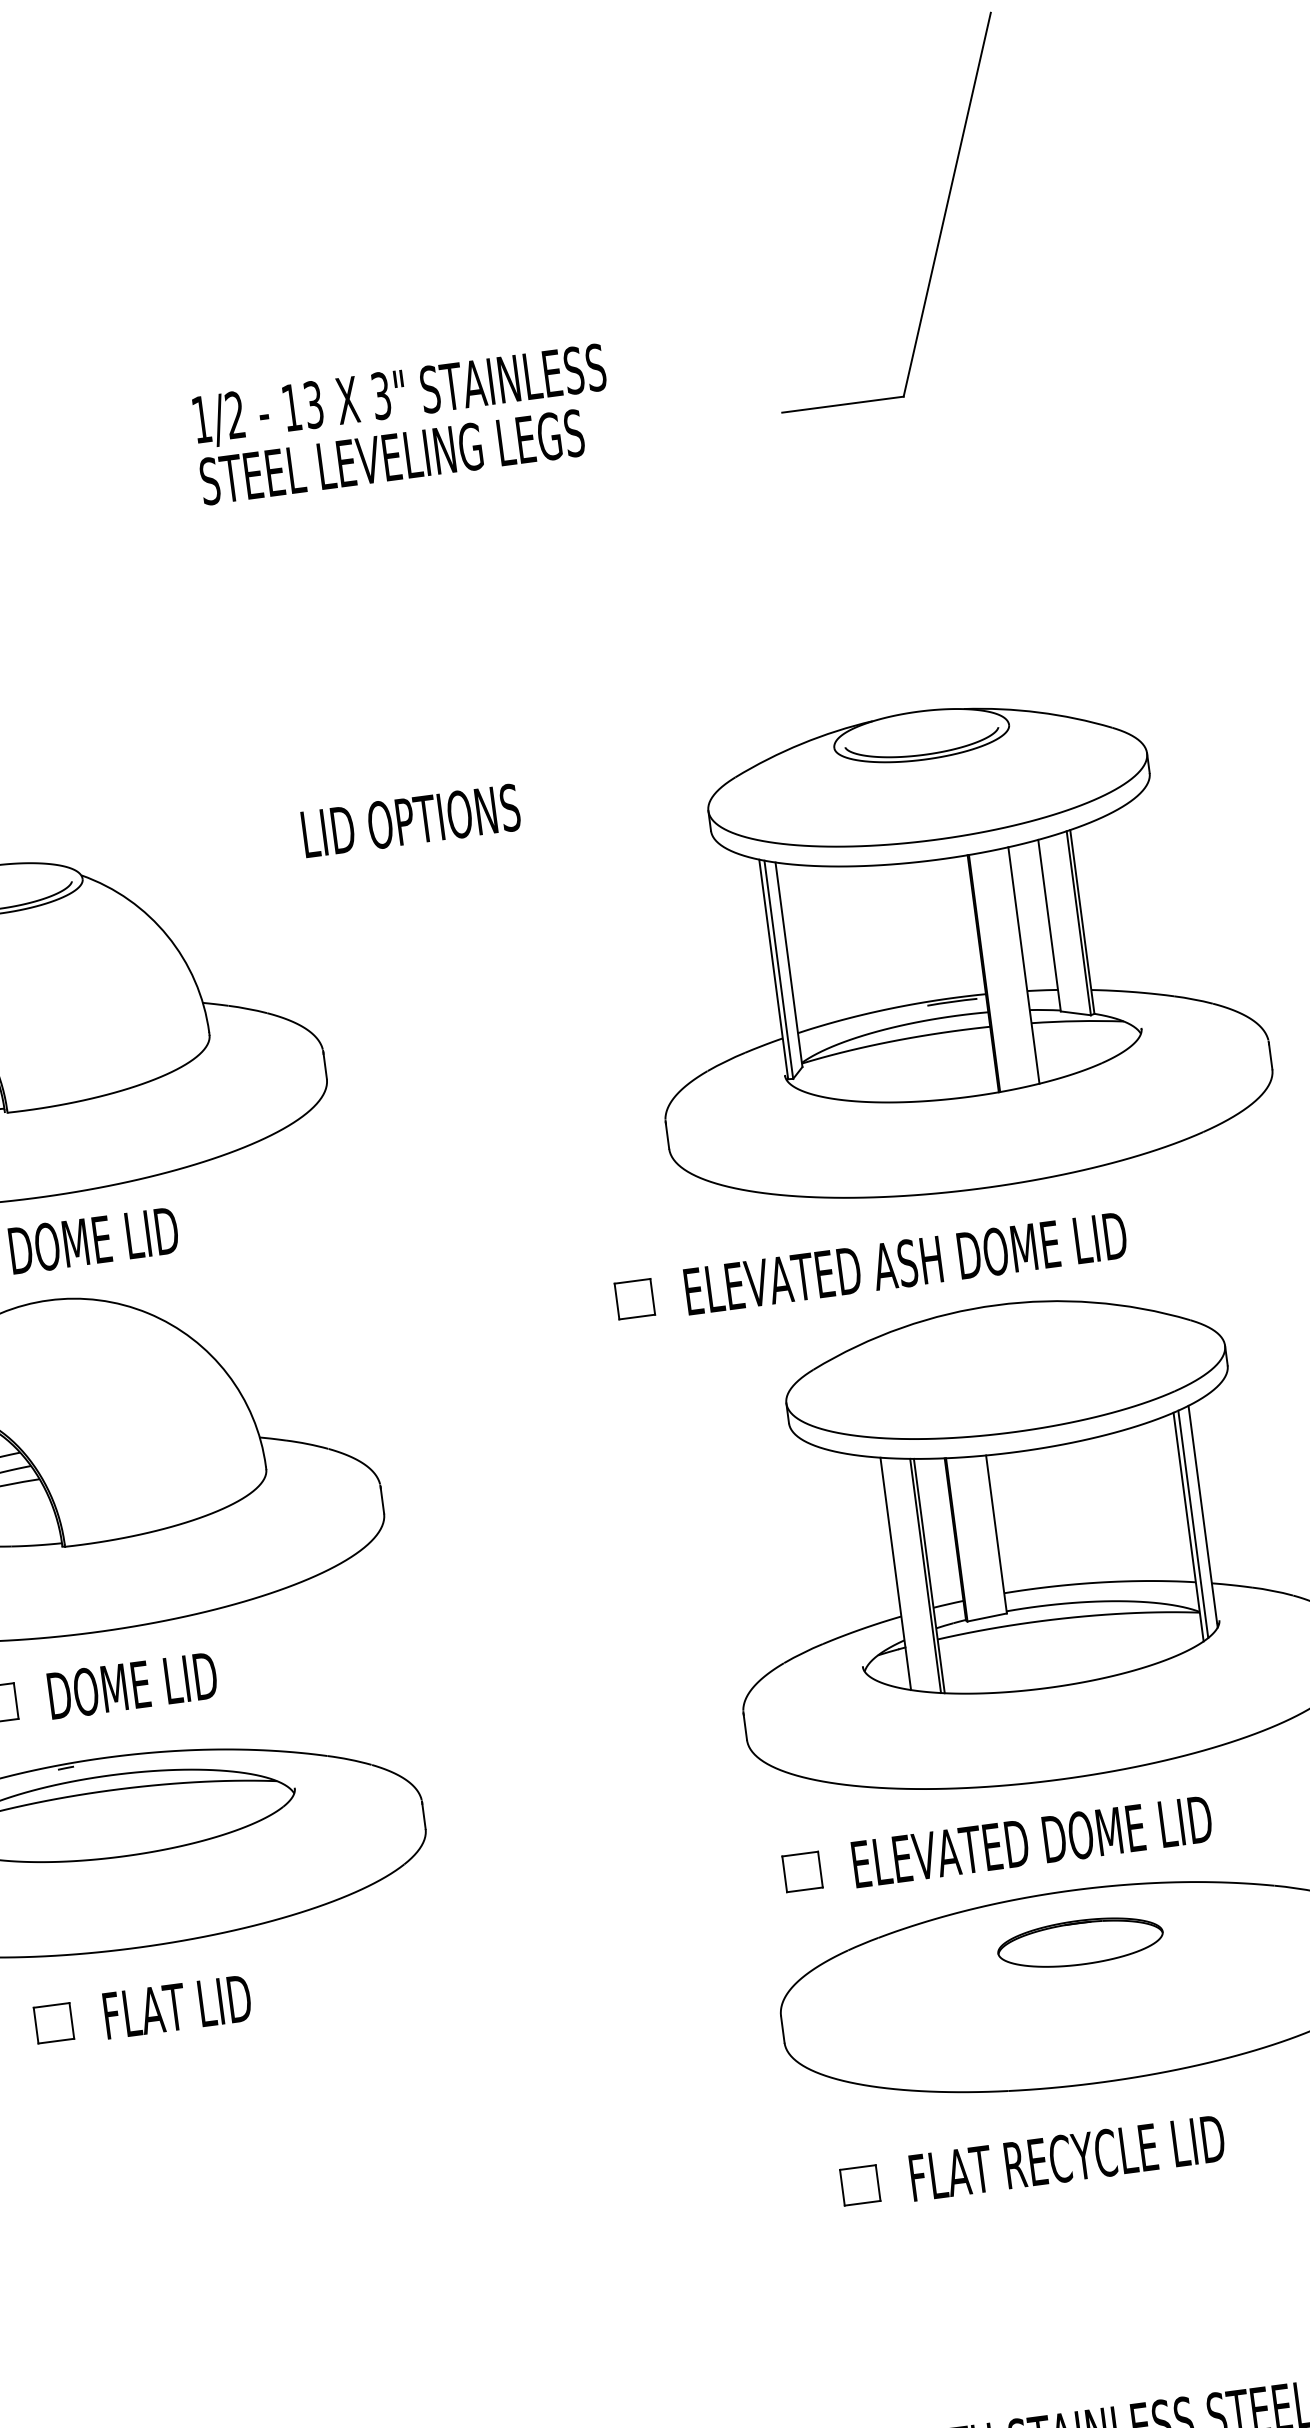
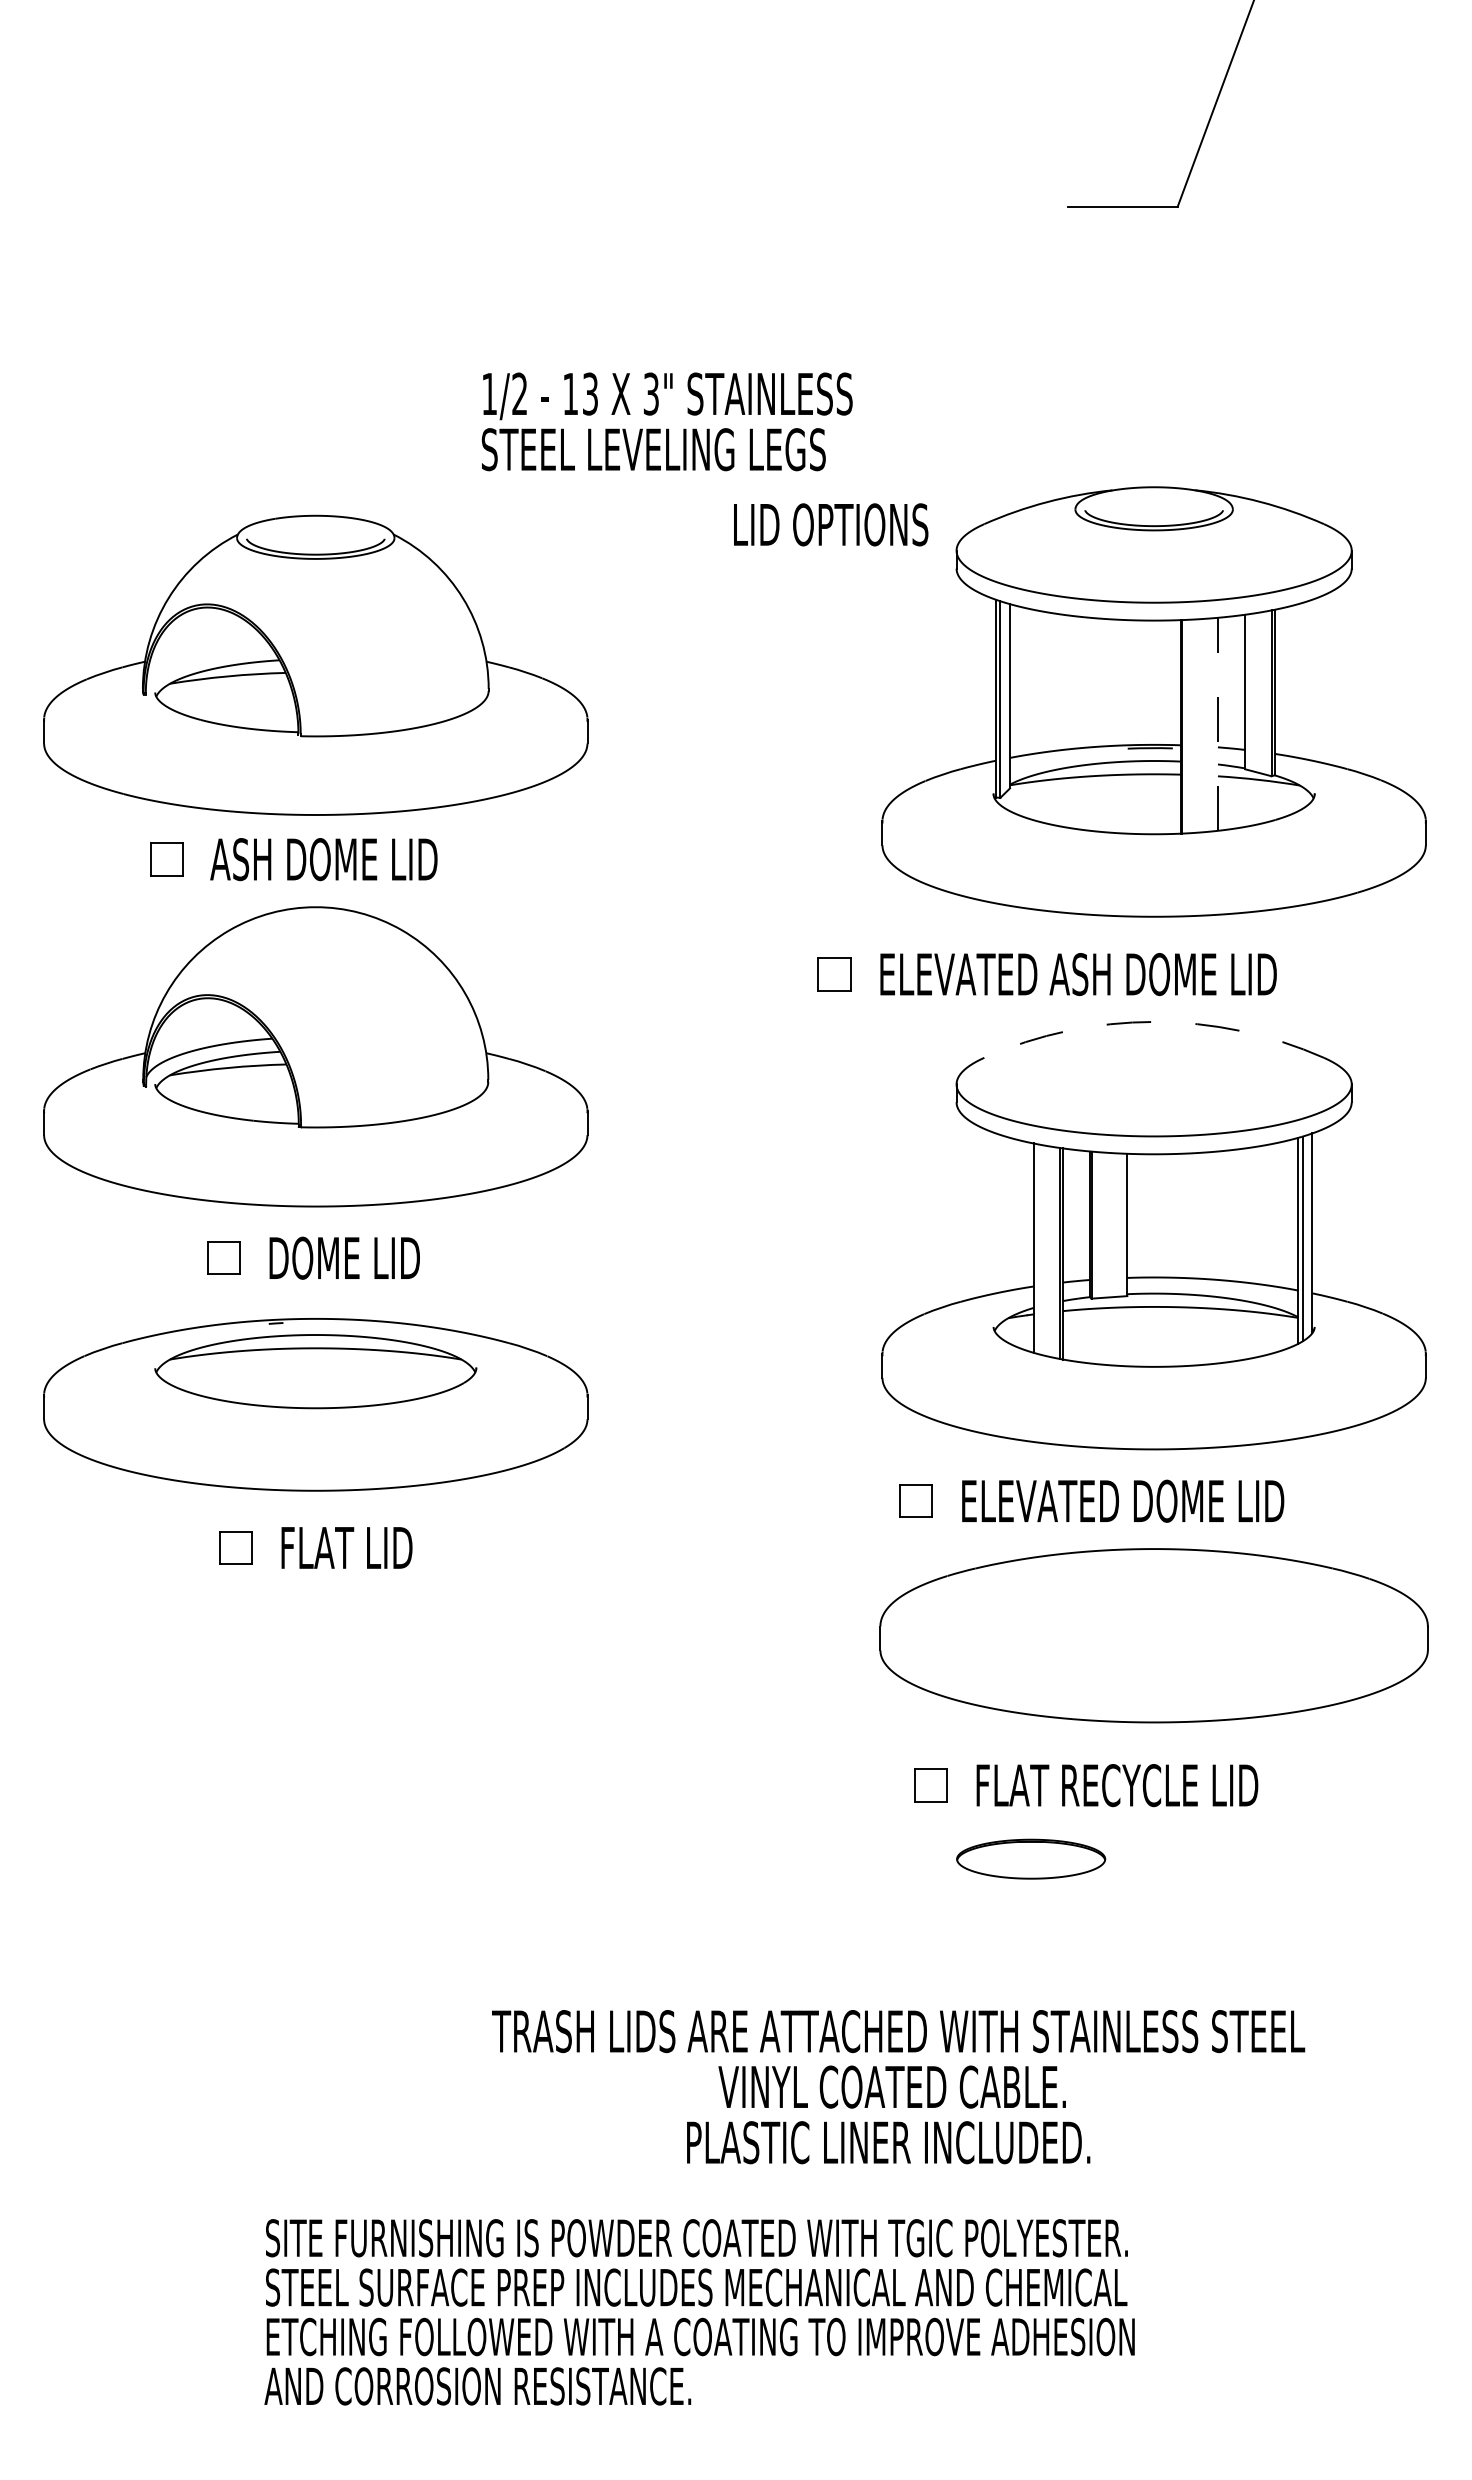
text: (402, 424) -> (666, 421), moved
text: (411, 820) -> (831, 524), moved
line: (1023, 964) -> (1217, 723), solid -> dashed
arc: (996, 1304) -> (1154, 1021), solid -> dashed
part: (1080, 1941) -> (1031, 1858), moved

